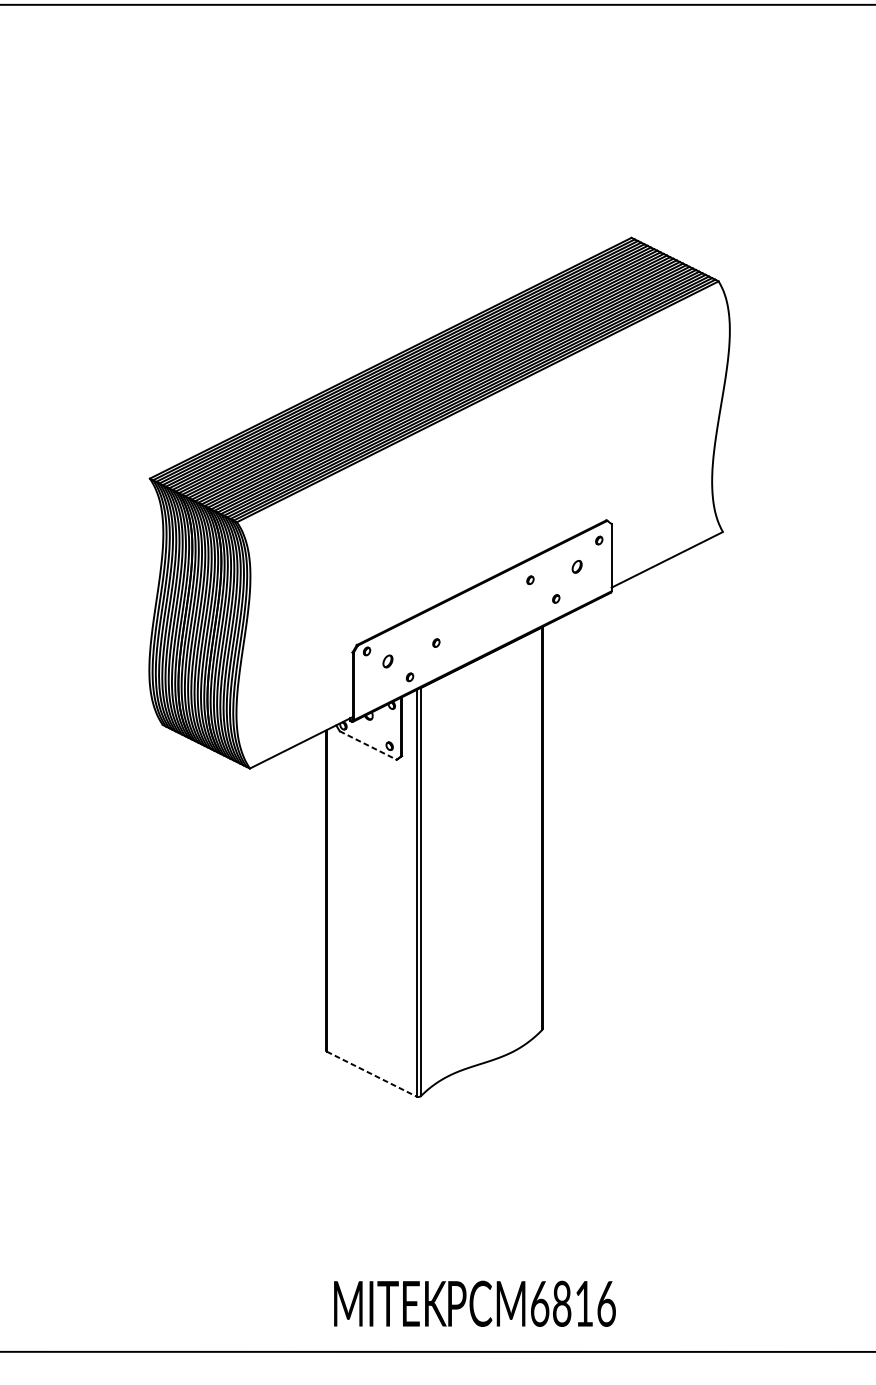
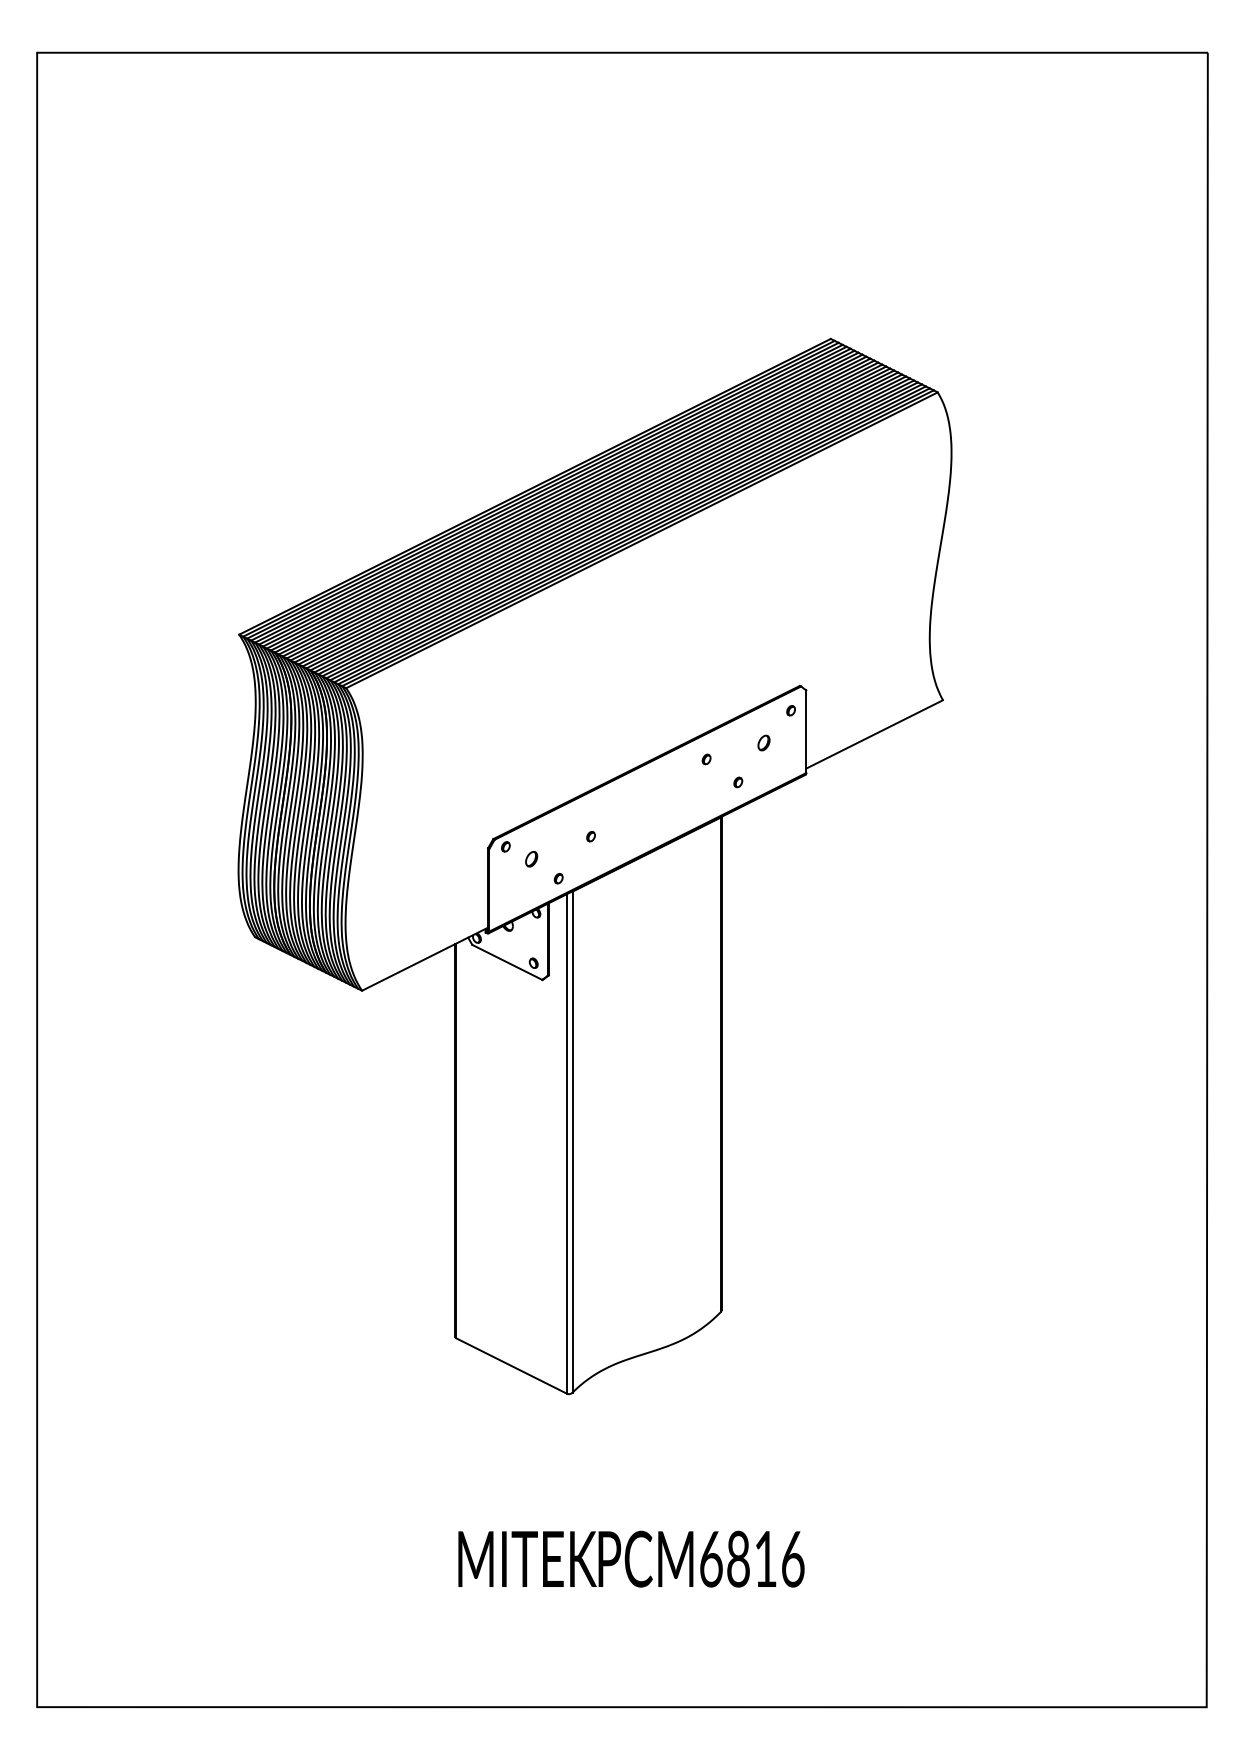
line: (368, 745) -> (507, 962), dashed -> solid
line: (372, 1074) -> (512, 1366), dashed -> solid
text: (474, 1303) -> (631, 1558), moved

